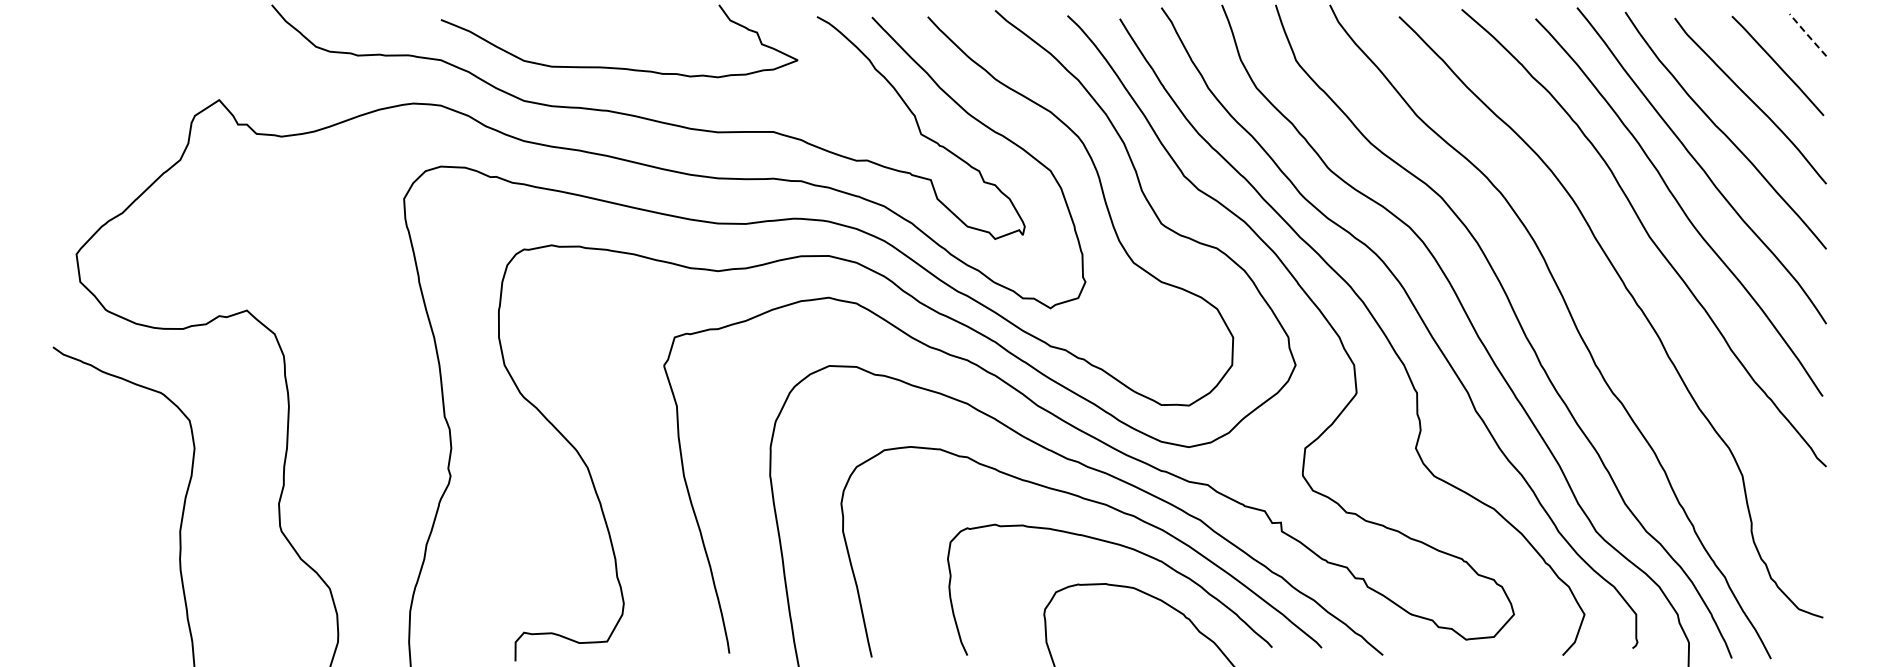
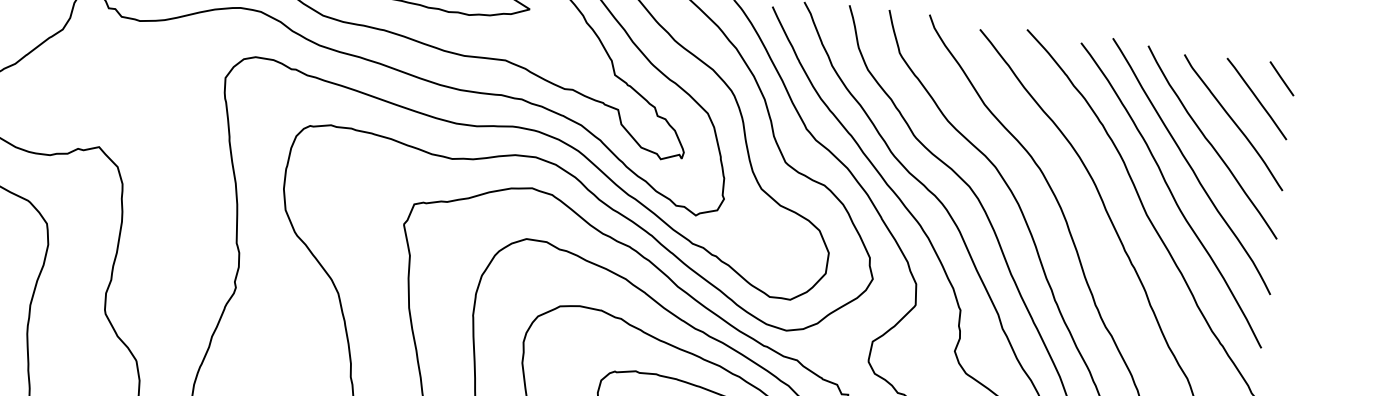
line: (1807, 34) -> (1281, 78), dashed -> solid

